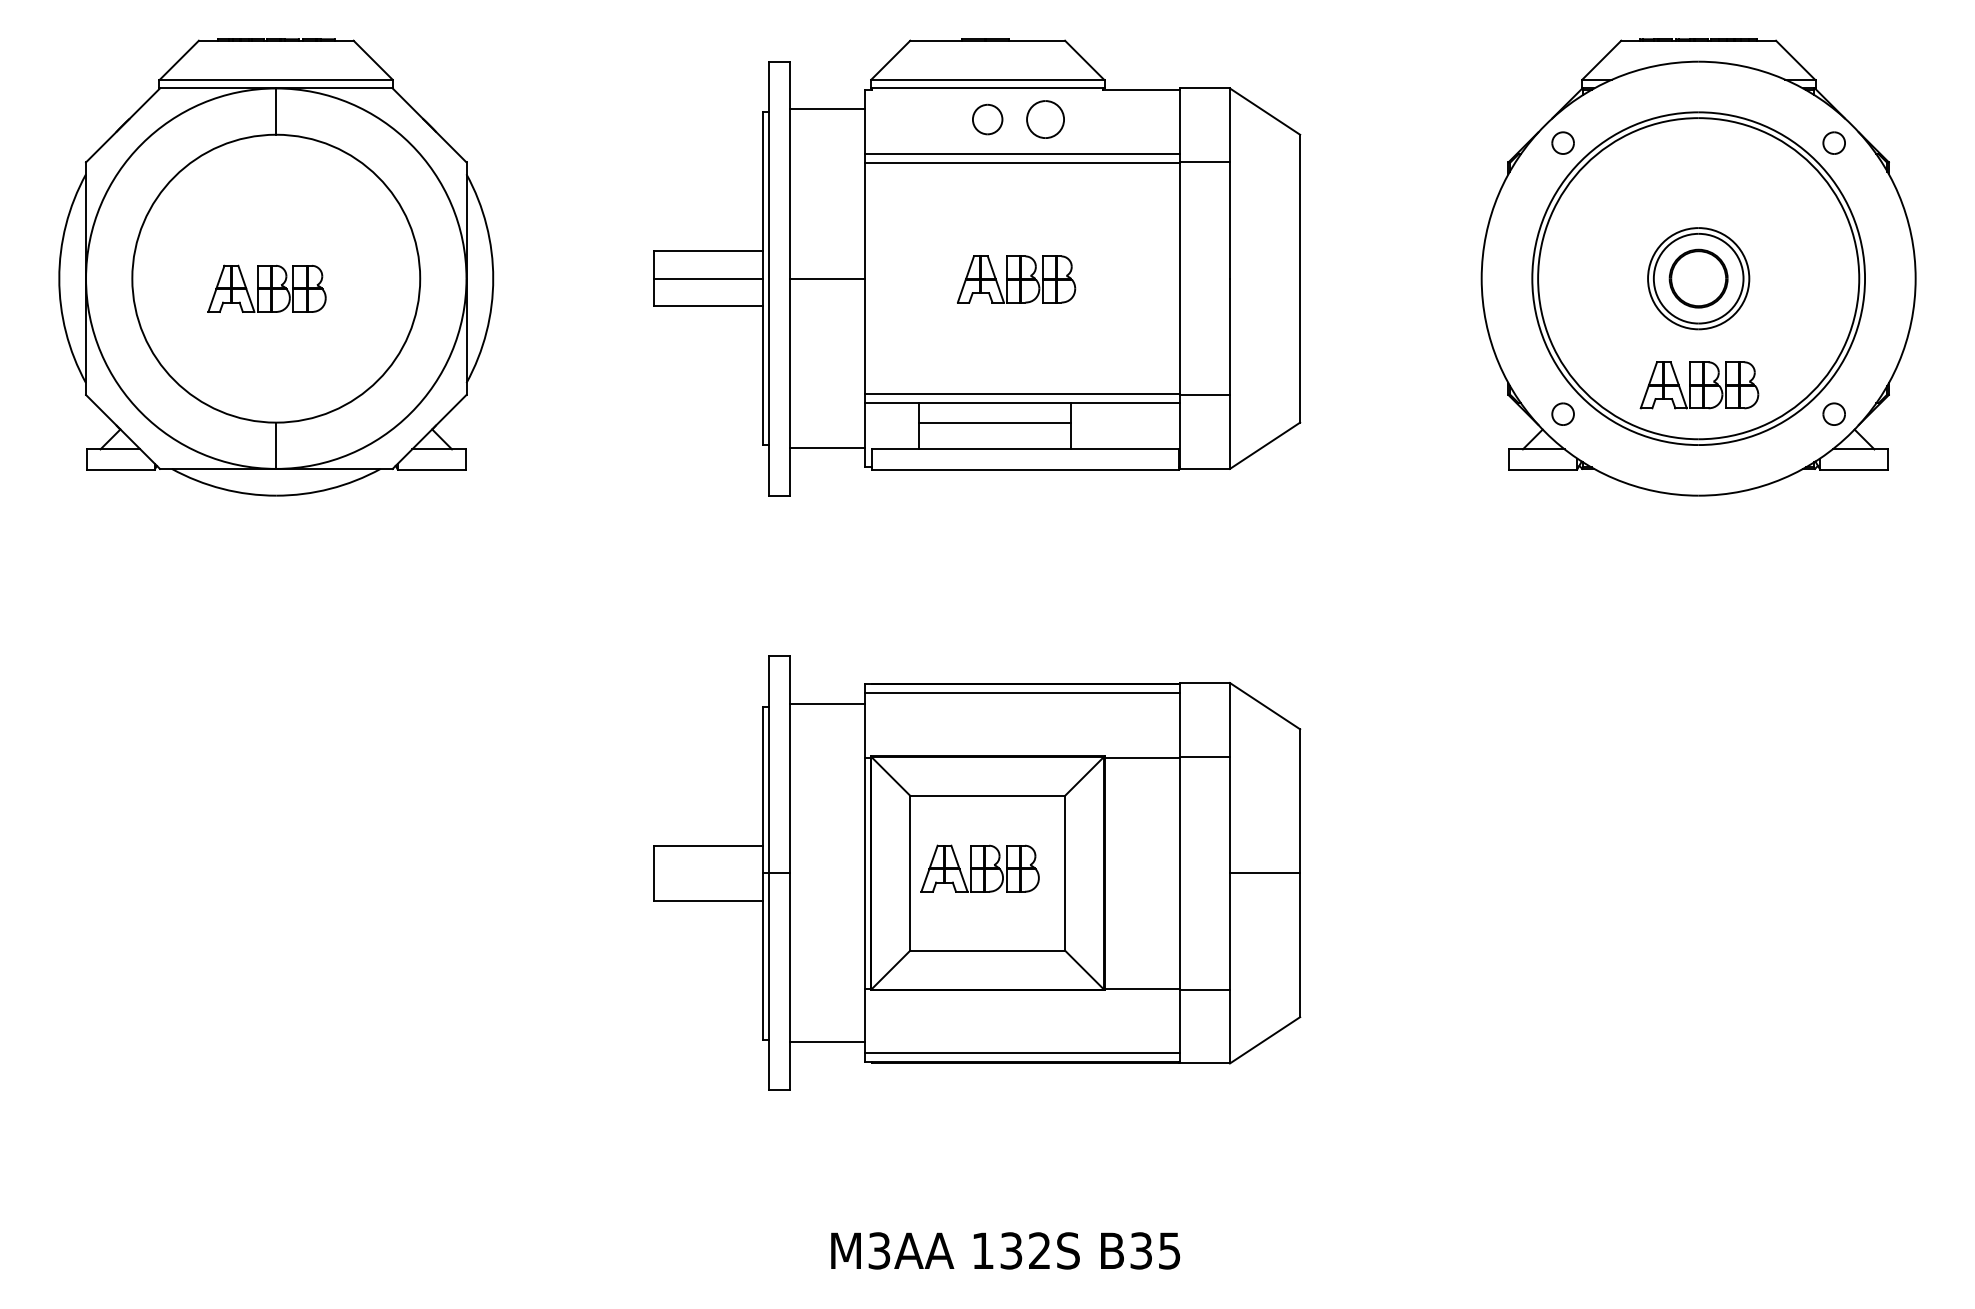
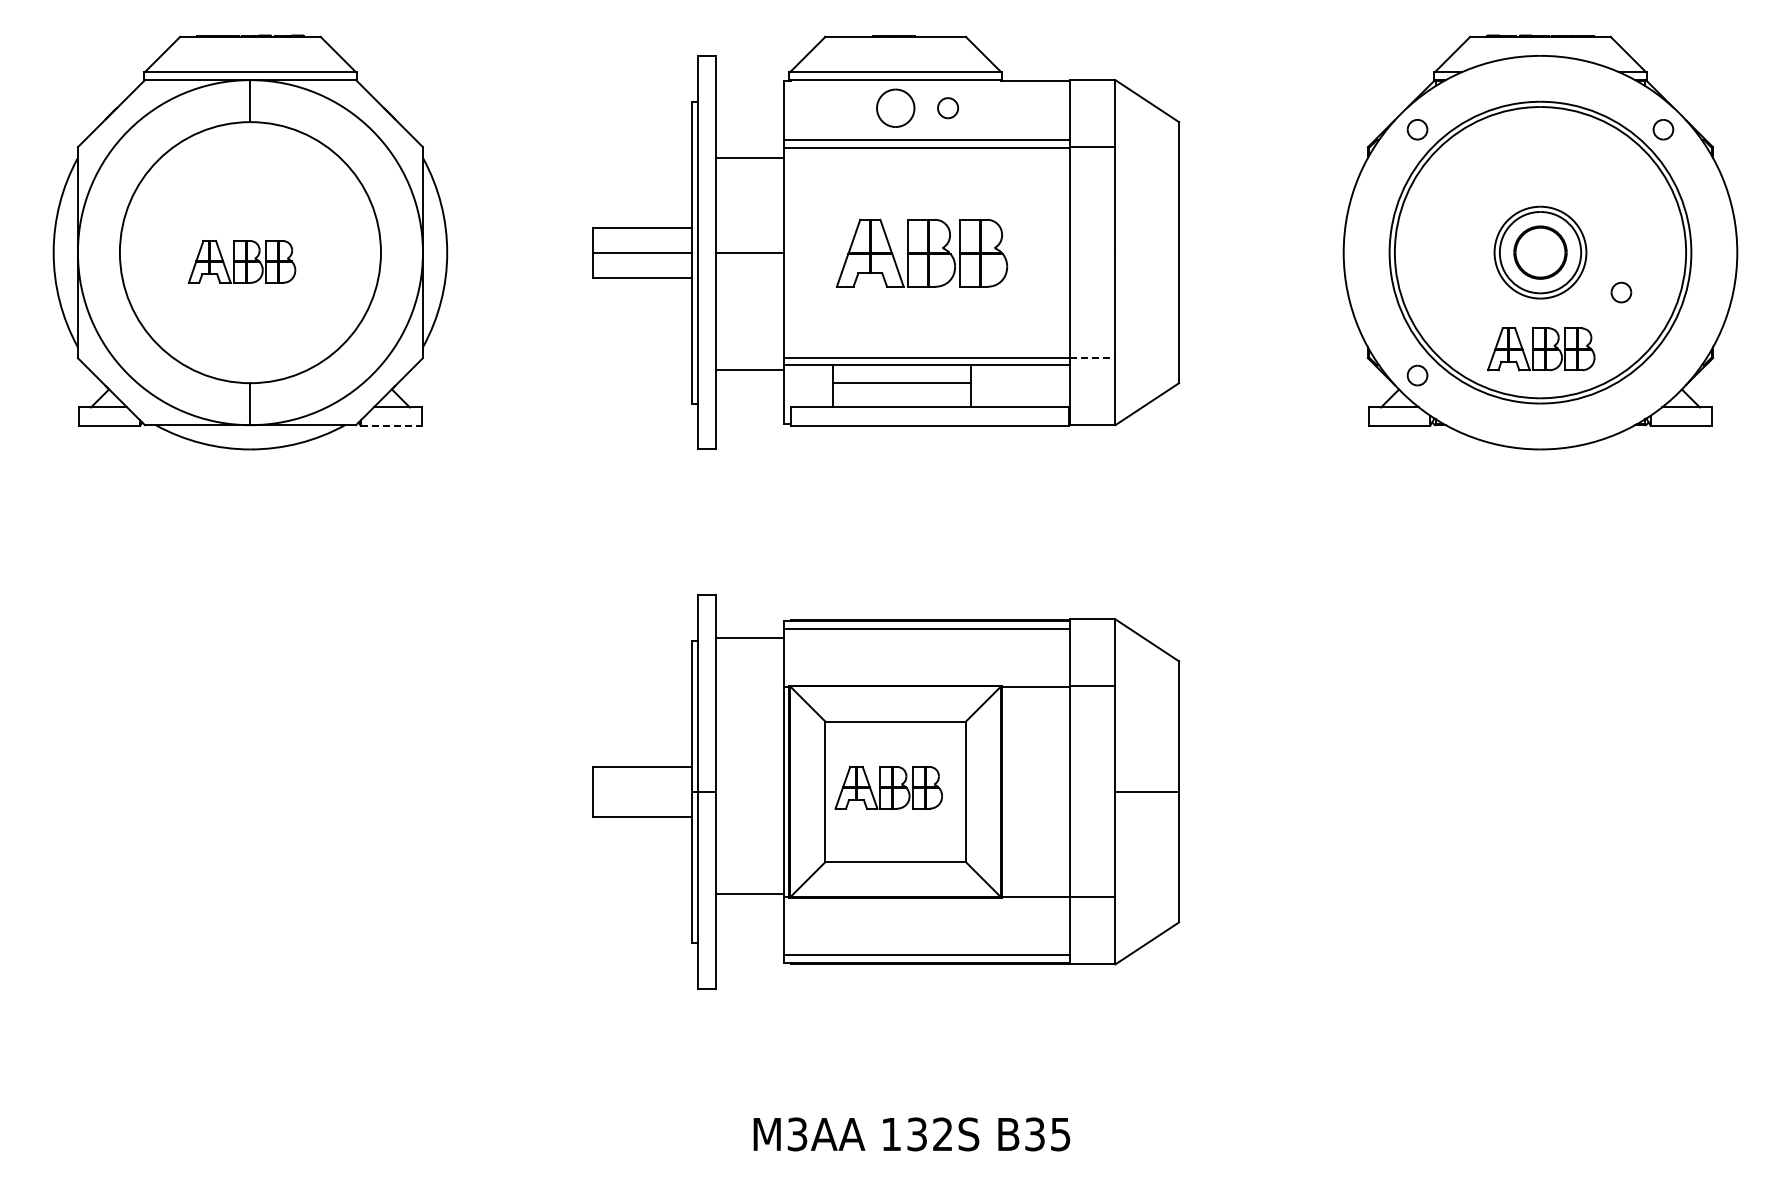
line: (826, 109) -> (749, 158), moved
part: (1044, 118) -> (947, 107), size x0.6
part: (987, 119) -> (895, 108), size x1.4
part: (1016, 279) -> (921, 253), size x1.6
line: (1204, 395) -> (1092, 358), solid -> dashed
part: (1834, 414) -> (1621, 292), moved
line: (826, 448) -> (749, 370), moved
line: (431, 469) -> (391, 425), solid -> dashed
line: (826, 1042) -> (749, 894), moved

